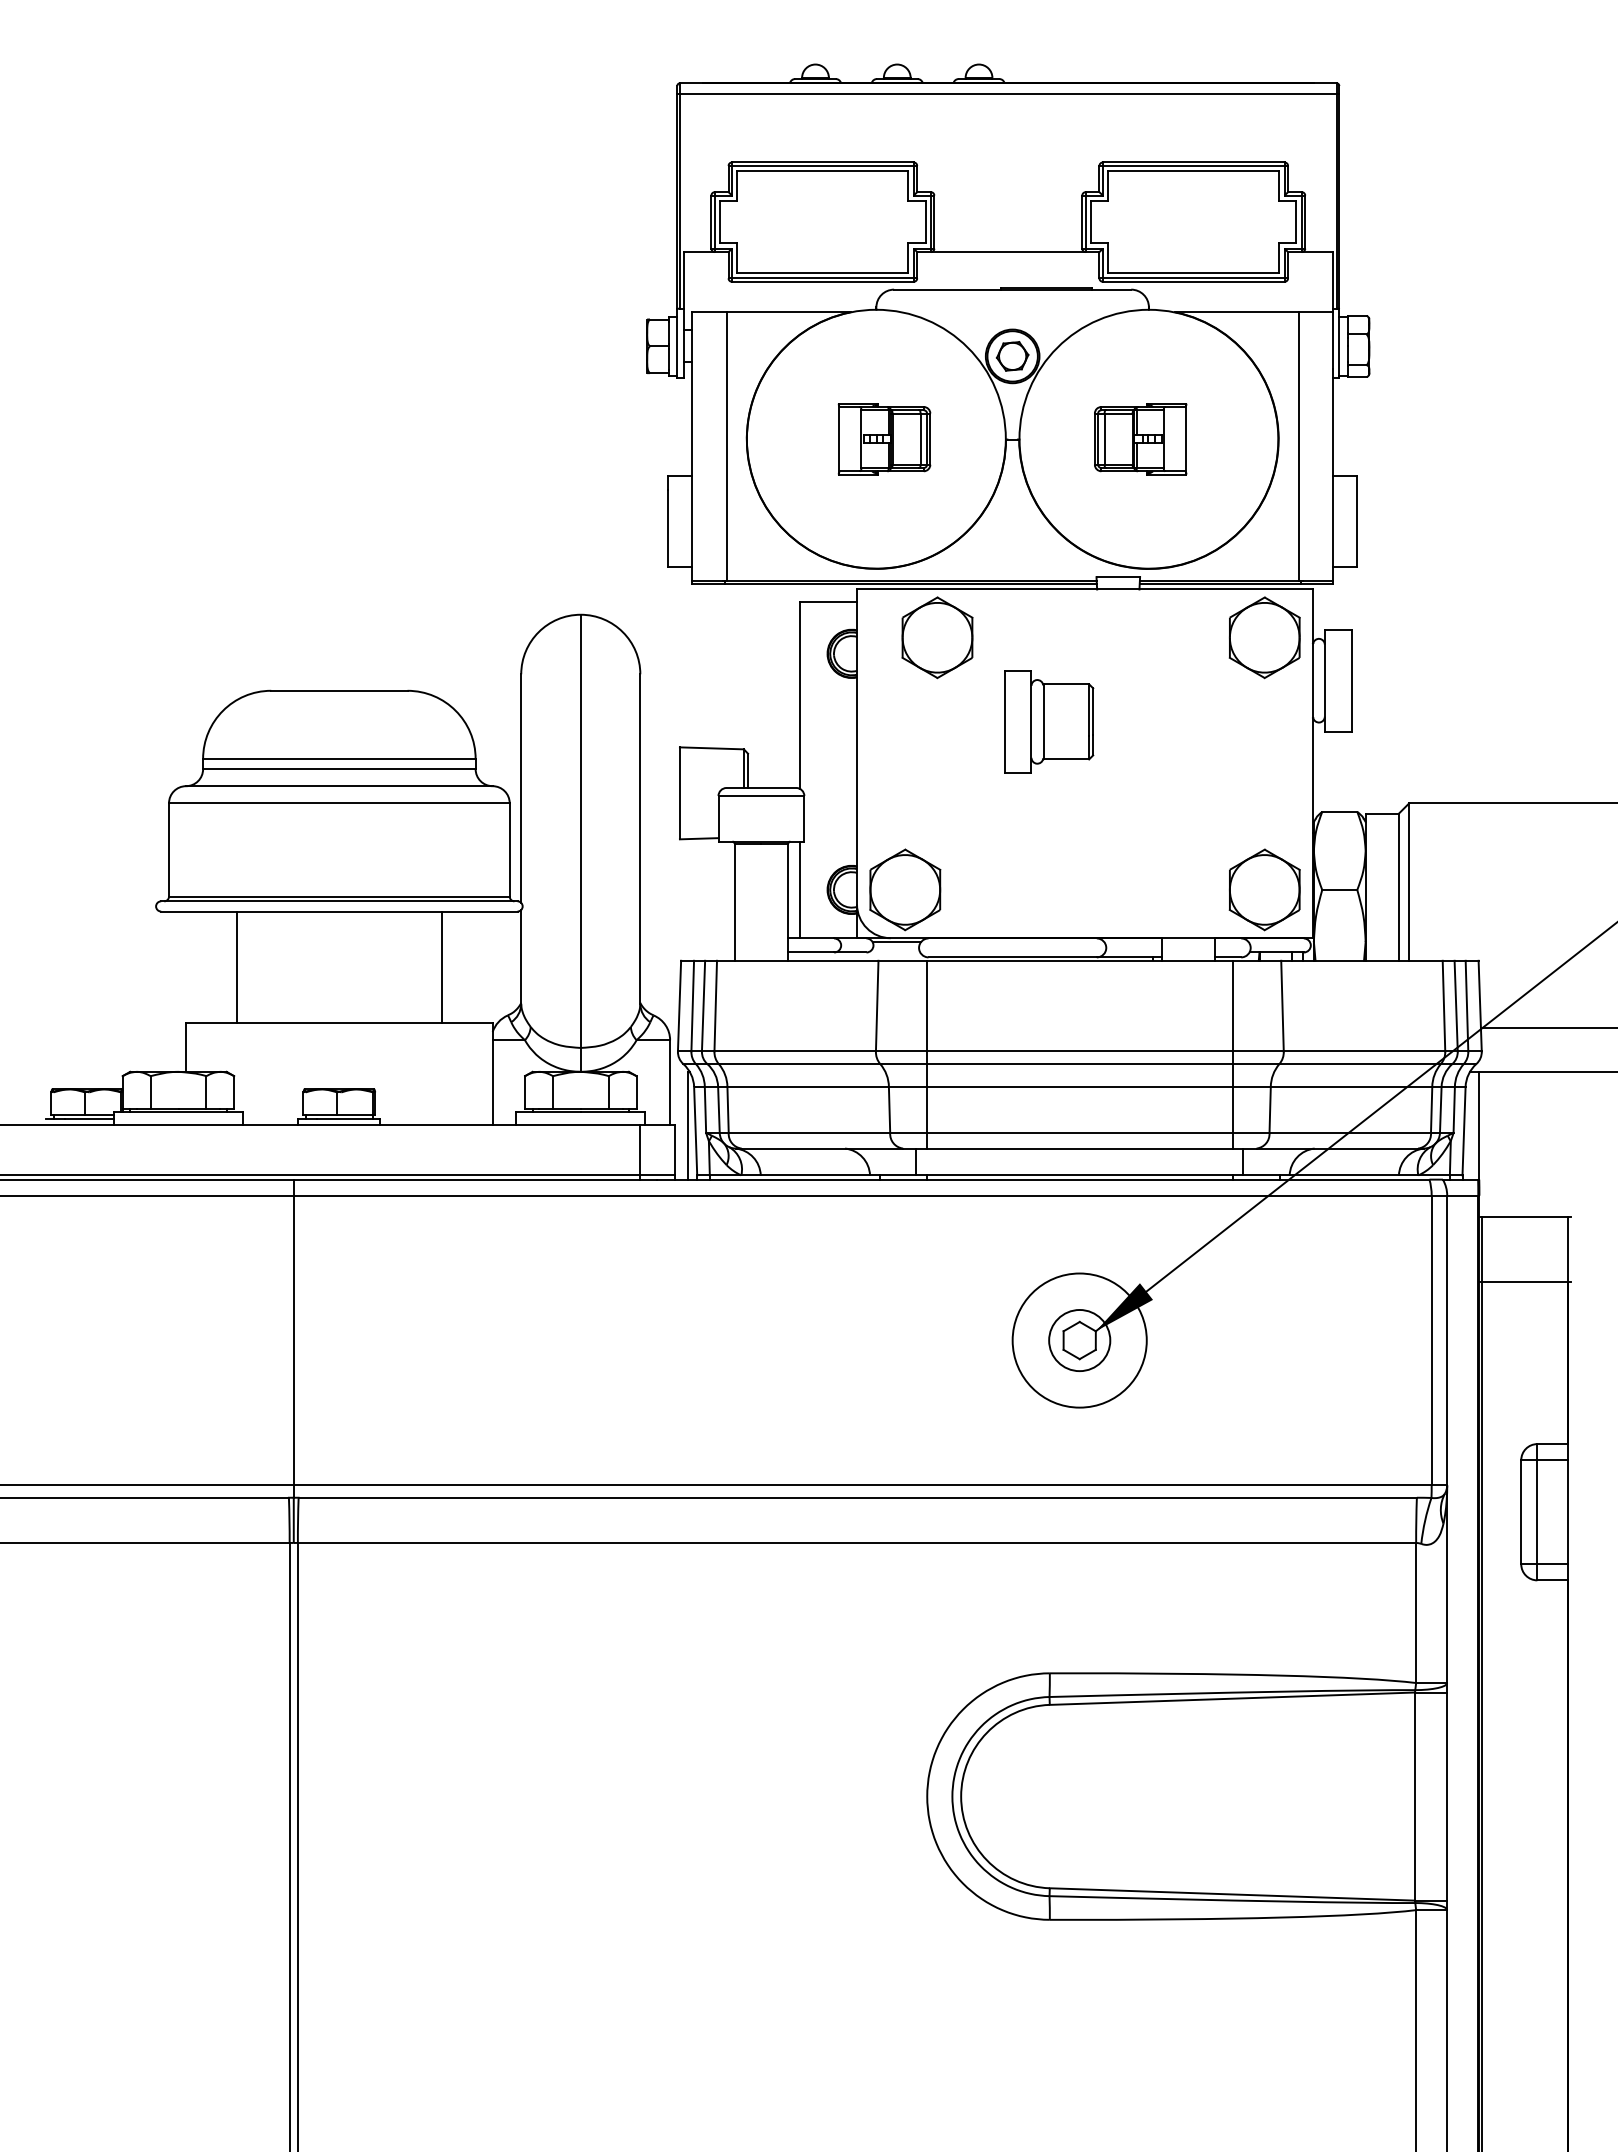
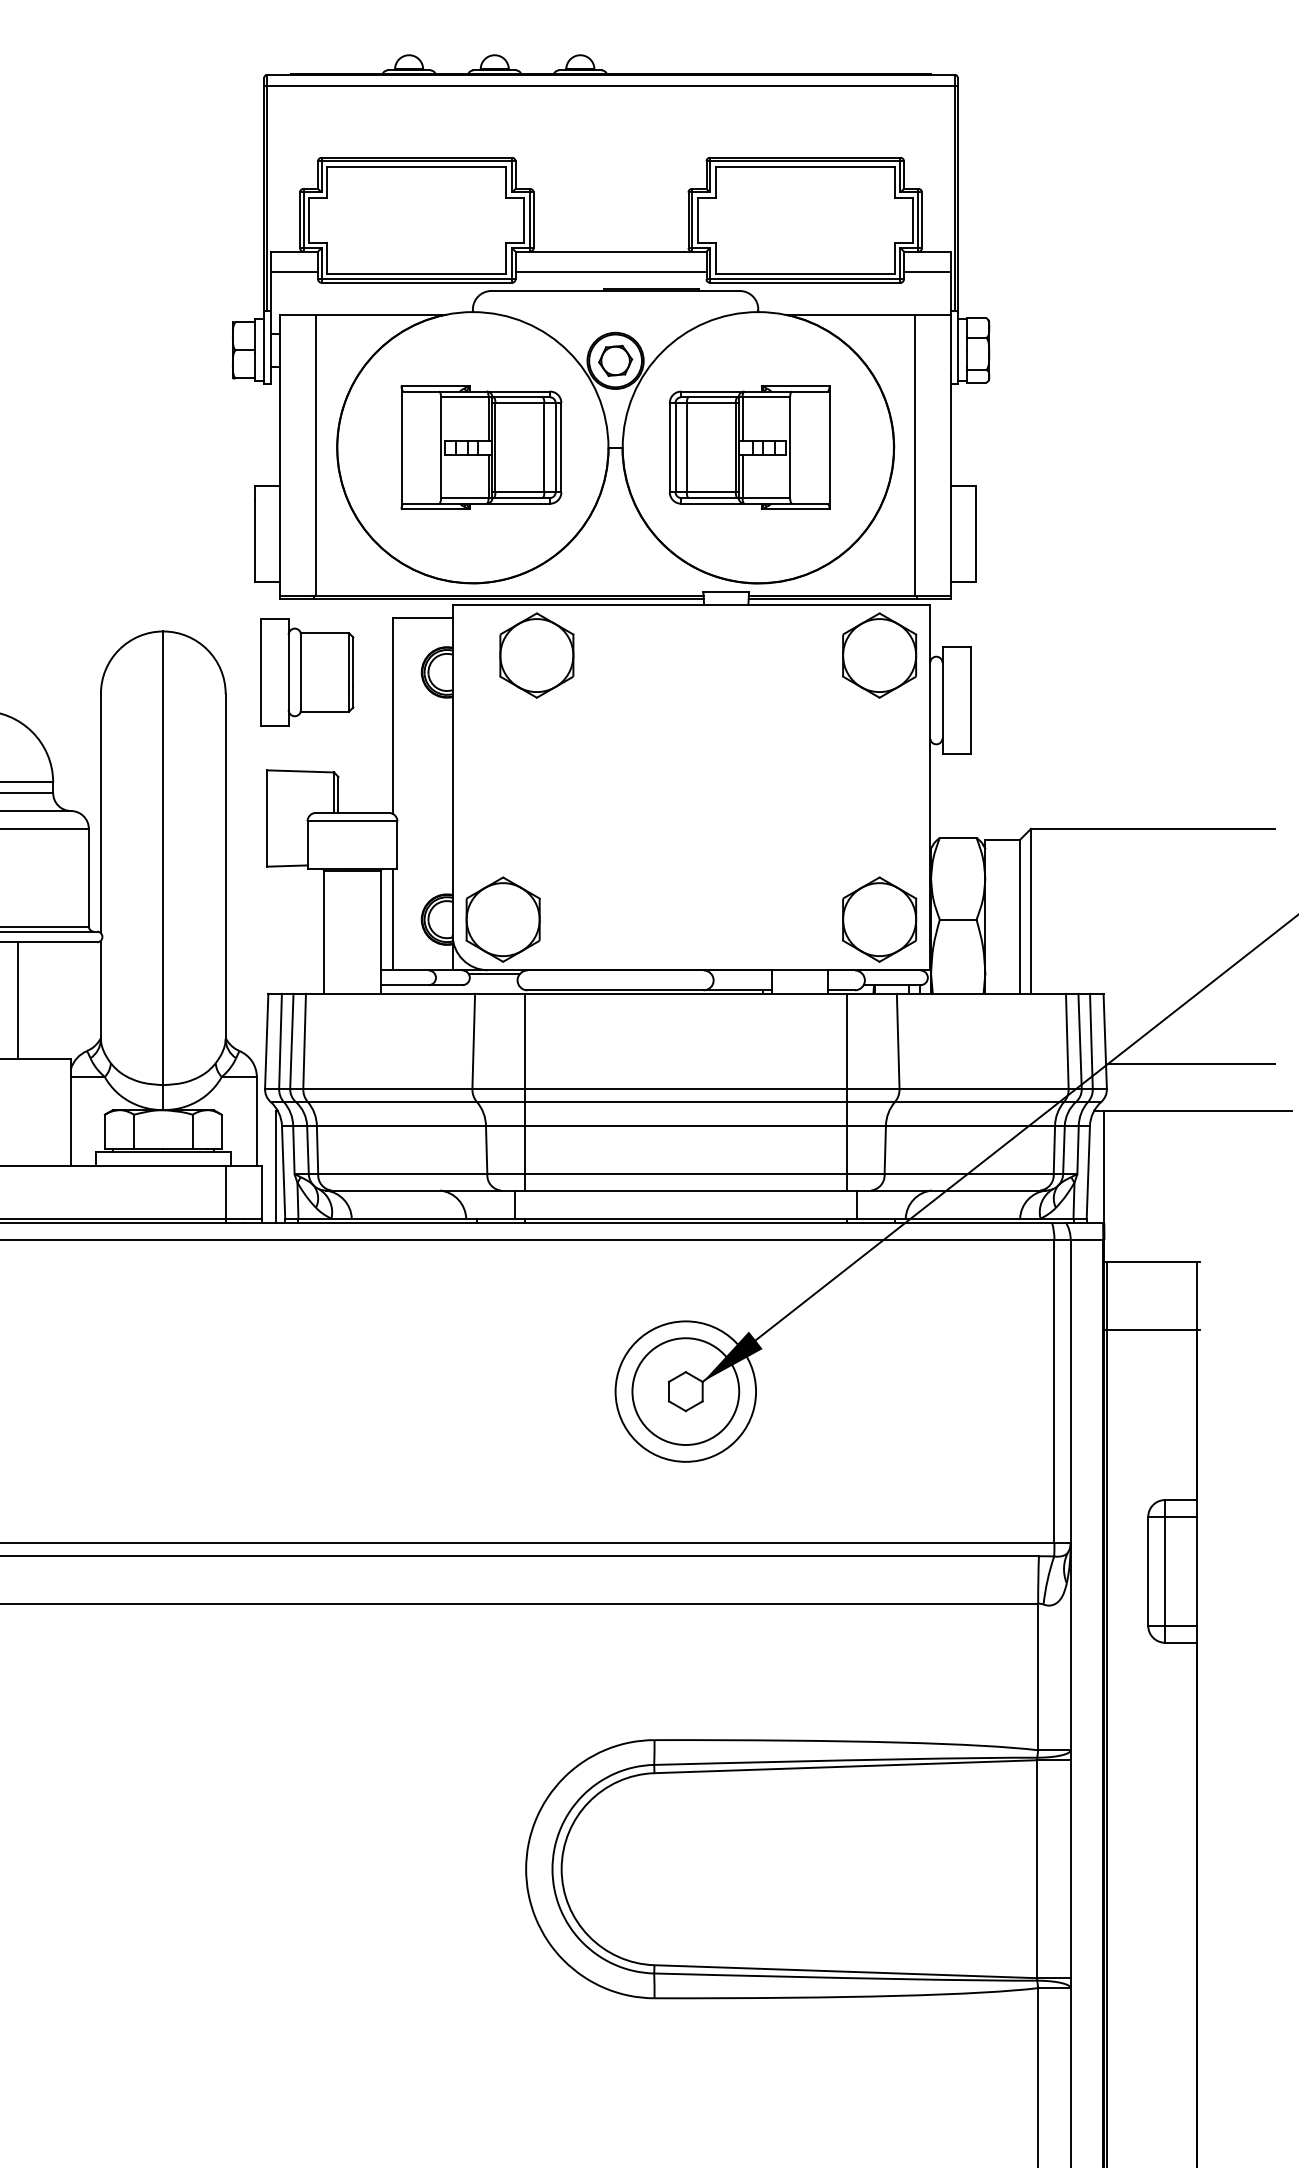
line: (705, 271) -> (293, 271), added
line: (1008, 271) -> (611, 271), added
line: (1310, 271) -> (927, 271), added
part: (884, 438) -> (481, 446), size x1.67
part: (1140, 438) -> (749, 446), size x1.67
part: (1049, 721) -> (307, 672), moved
circle: (1079, 1340) -> (685, 1391), size x1.67

